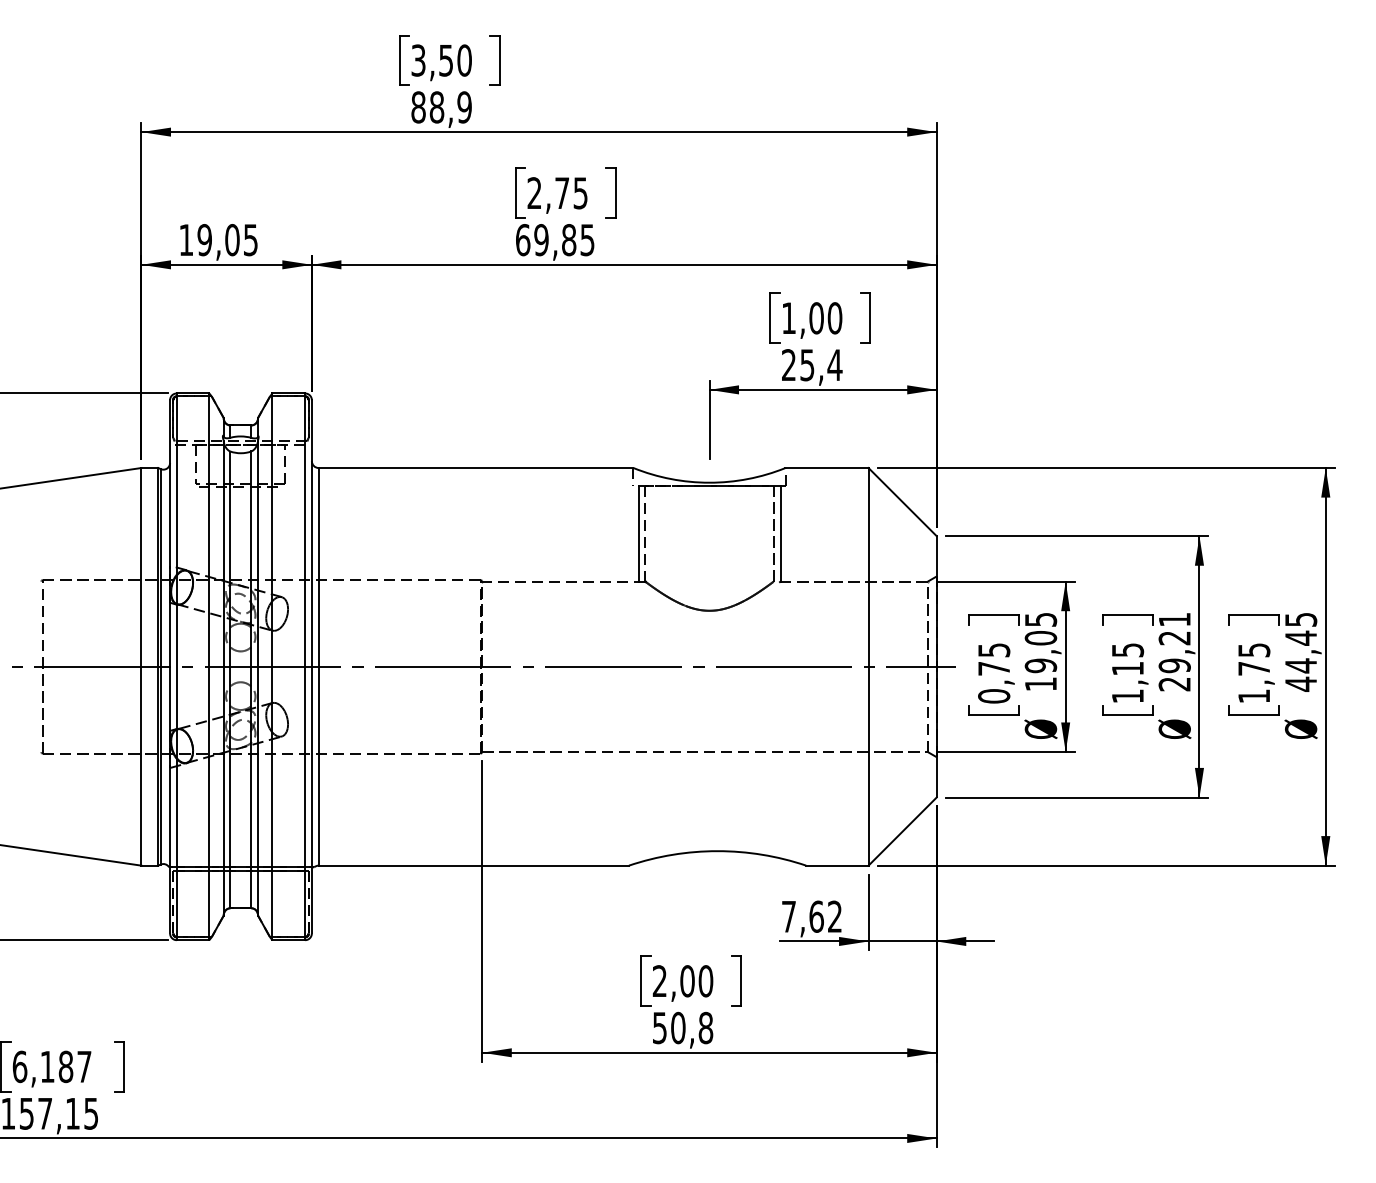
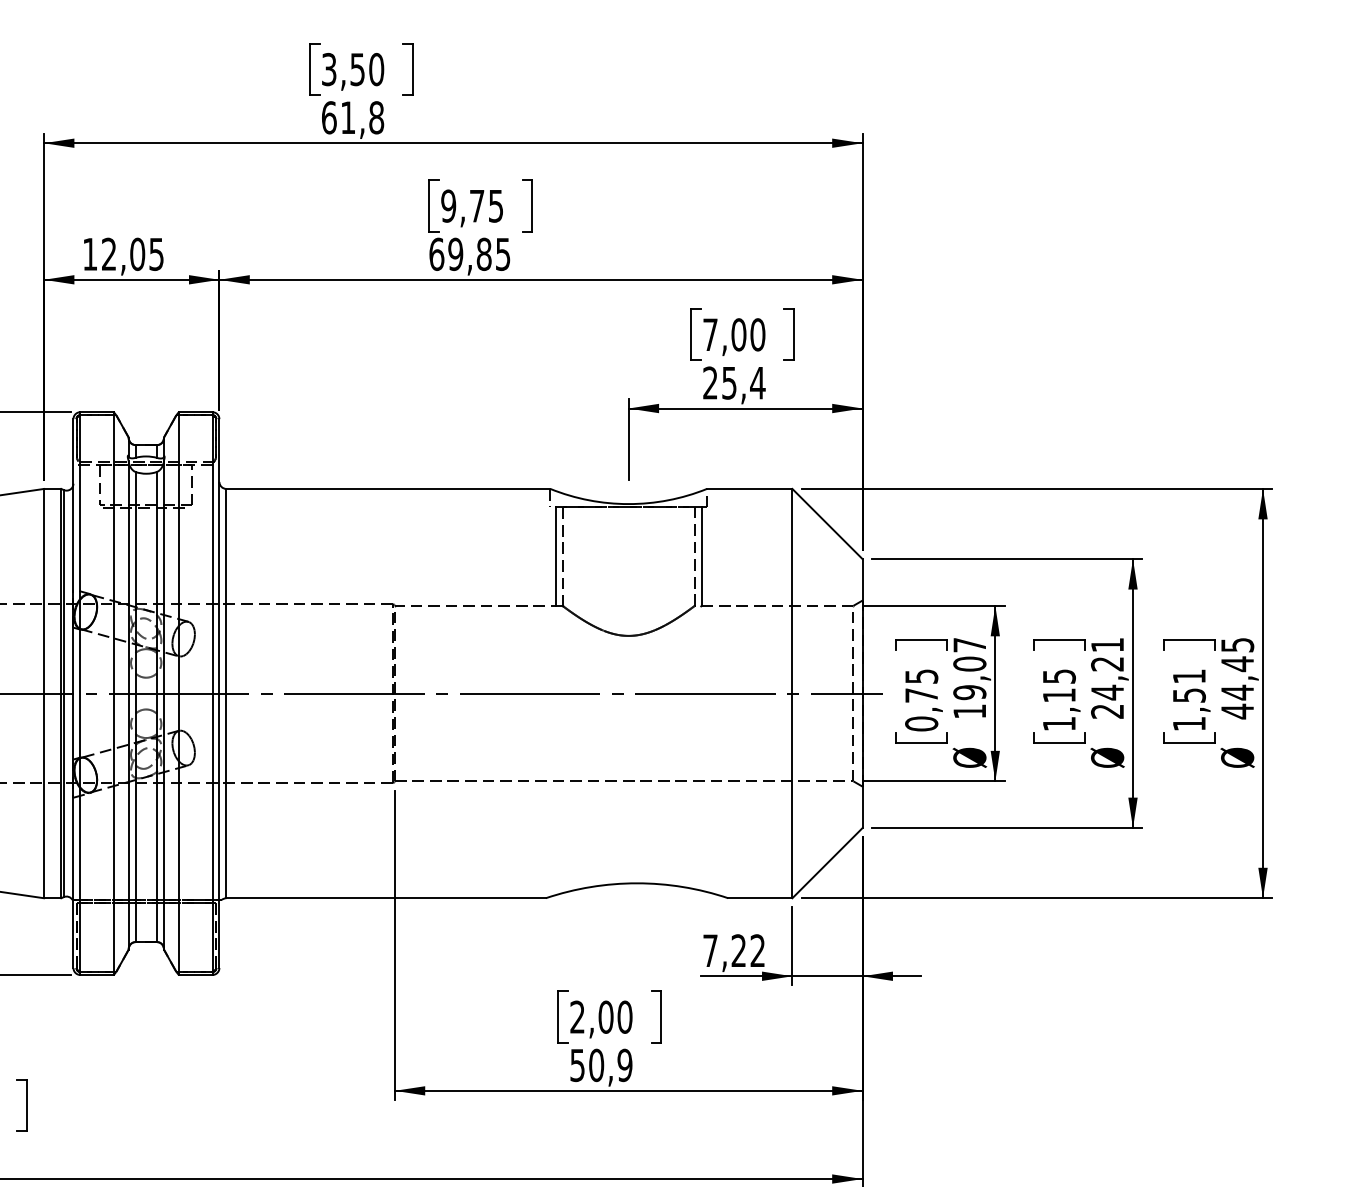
text: (441, 107) -> (352, 117), 88,9 -> 61,8
text: (534, 193) -> (448, 206), 2,75 -> 9,75
text: (204, 240) -> (108, 254), 19,05 -> 12,05
text: (788, 317) -> (709, 334), 1,00 -> 7,00
text: (1041, 619) -> (970, 644), 19,05 -> 19,07
text: (1254, 659) -> (1189, 686), 1,75 -> 1,51
text: (1174, 665) -> (1107, 692), 29,21 -> 24,21
text: (816, 916) -> (738, 950), 7,62 -> 7,22
text: (705, 1028) -> (624, 1065), 50,8 -> 50,9

